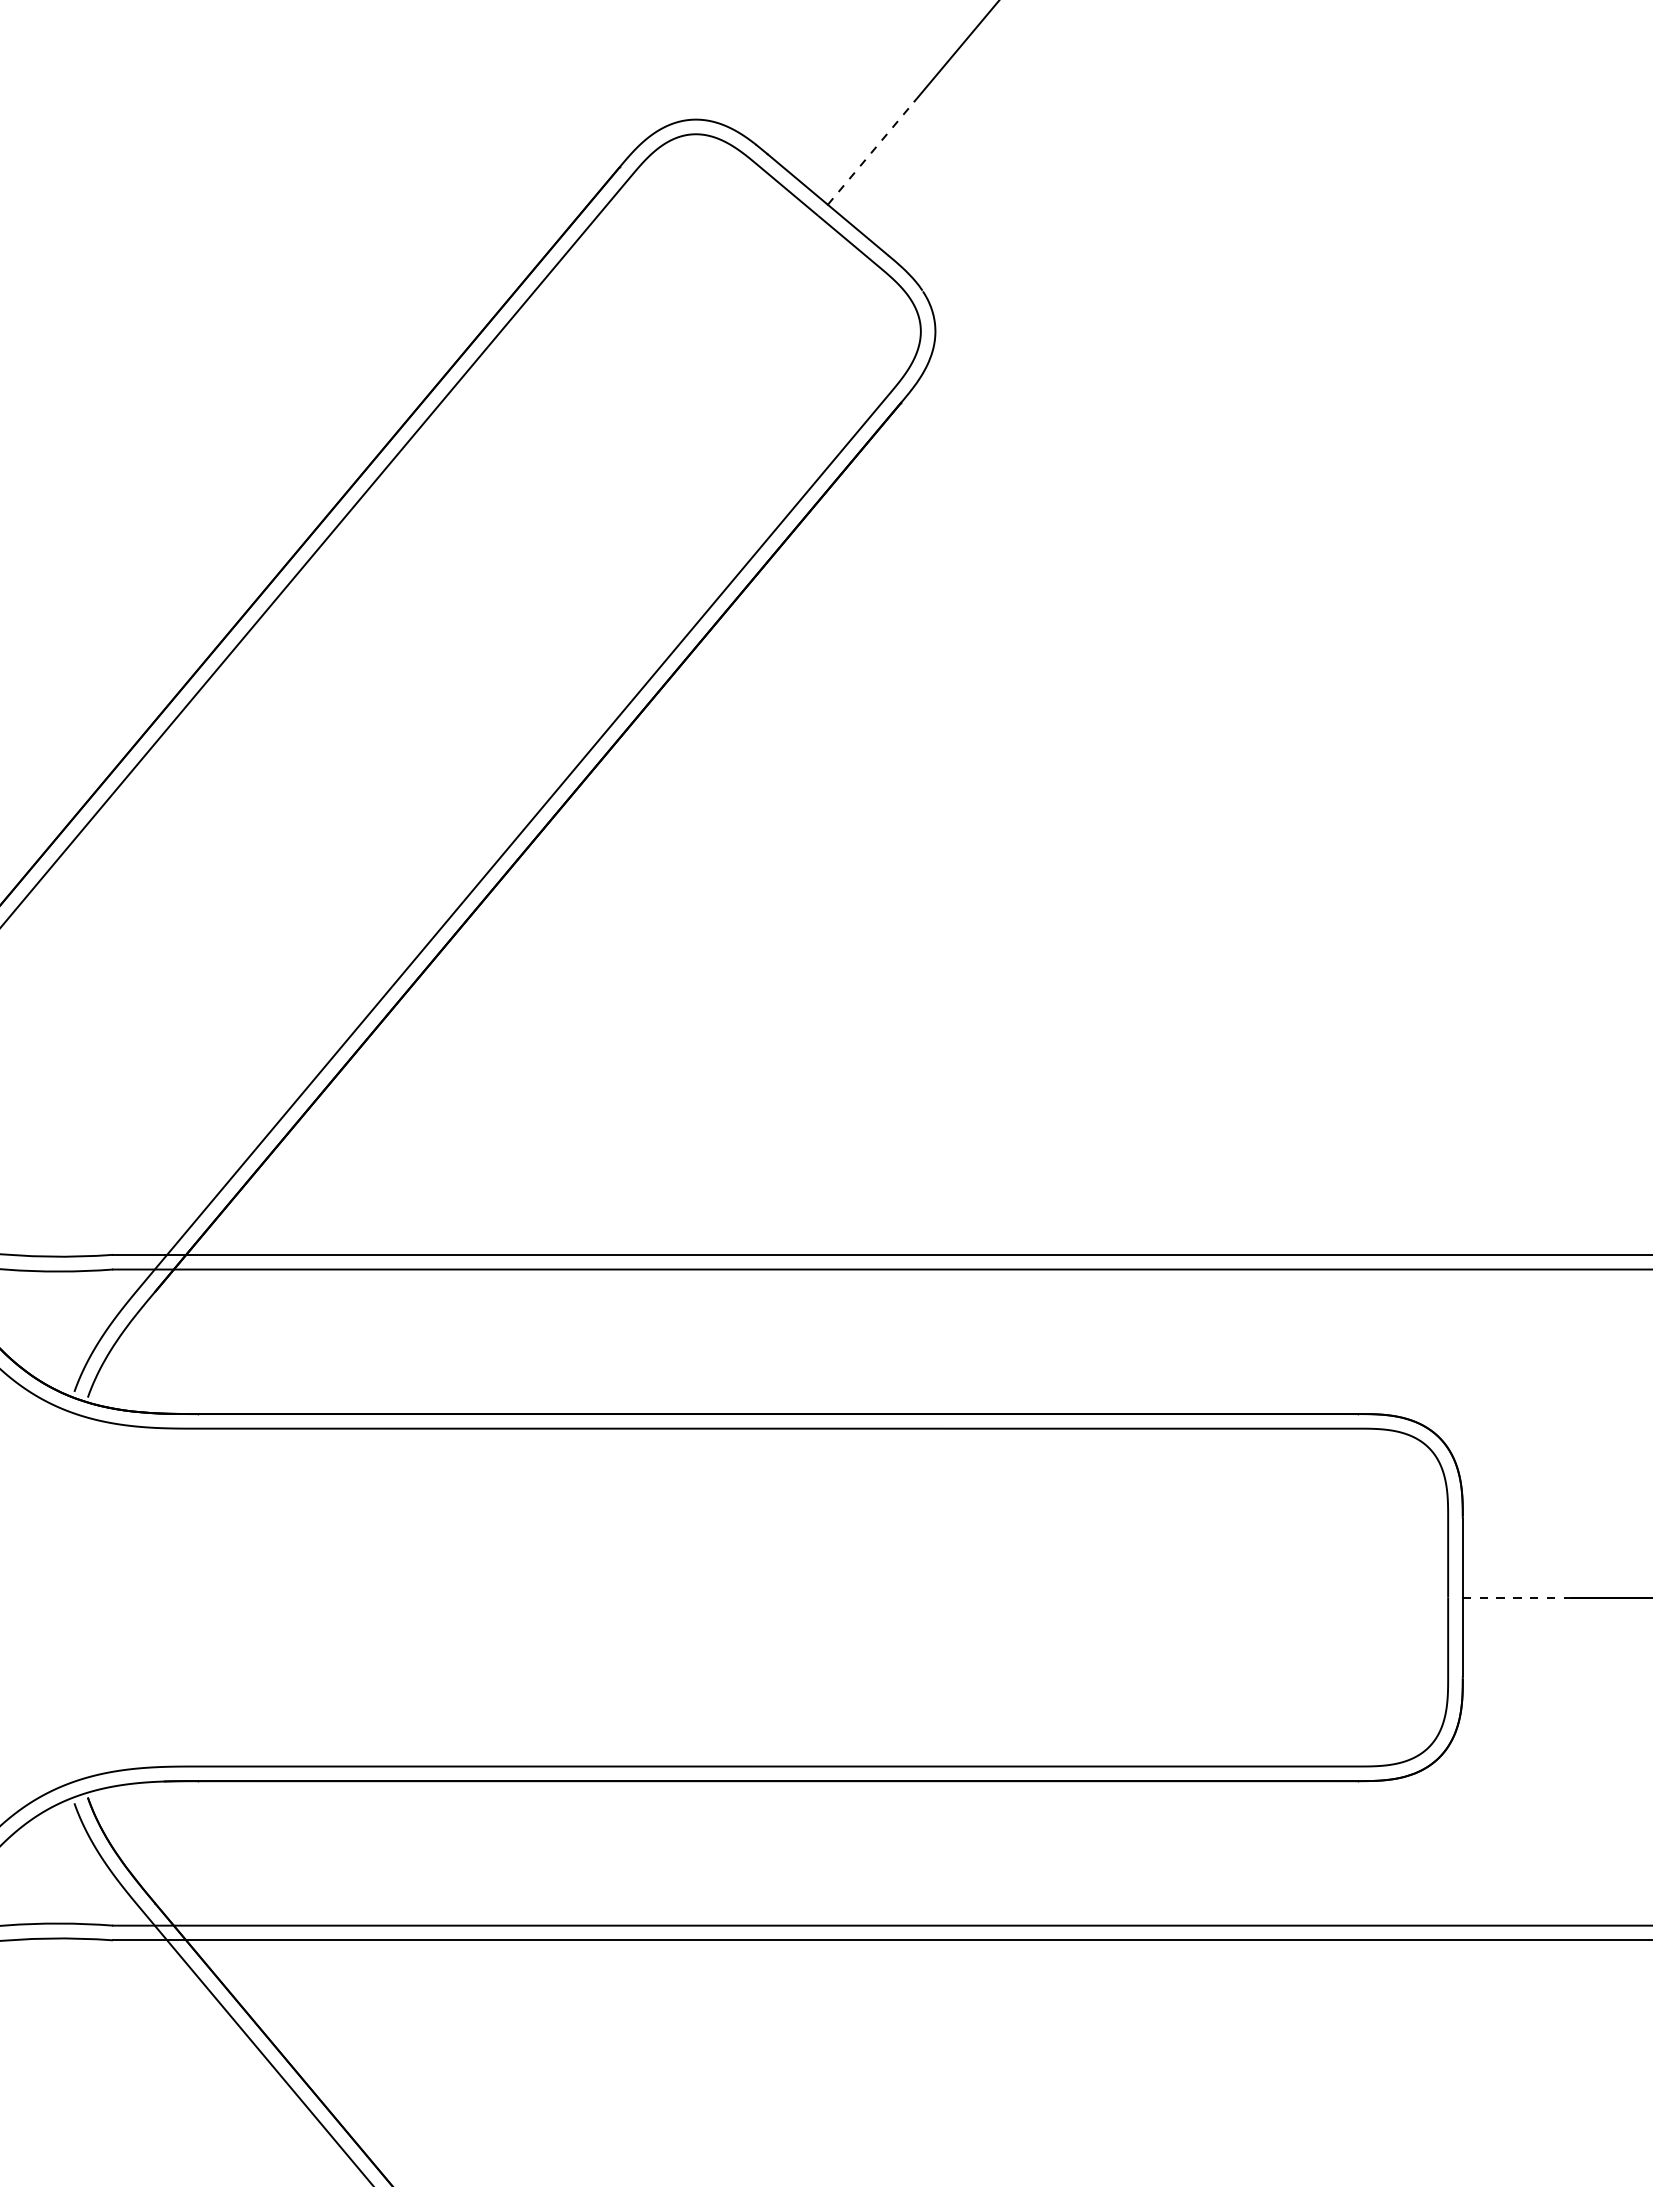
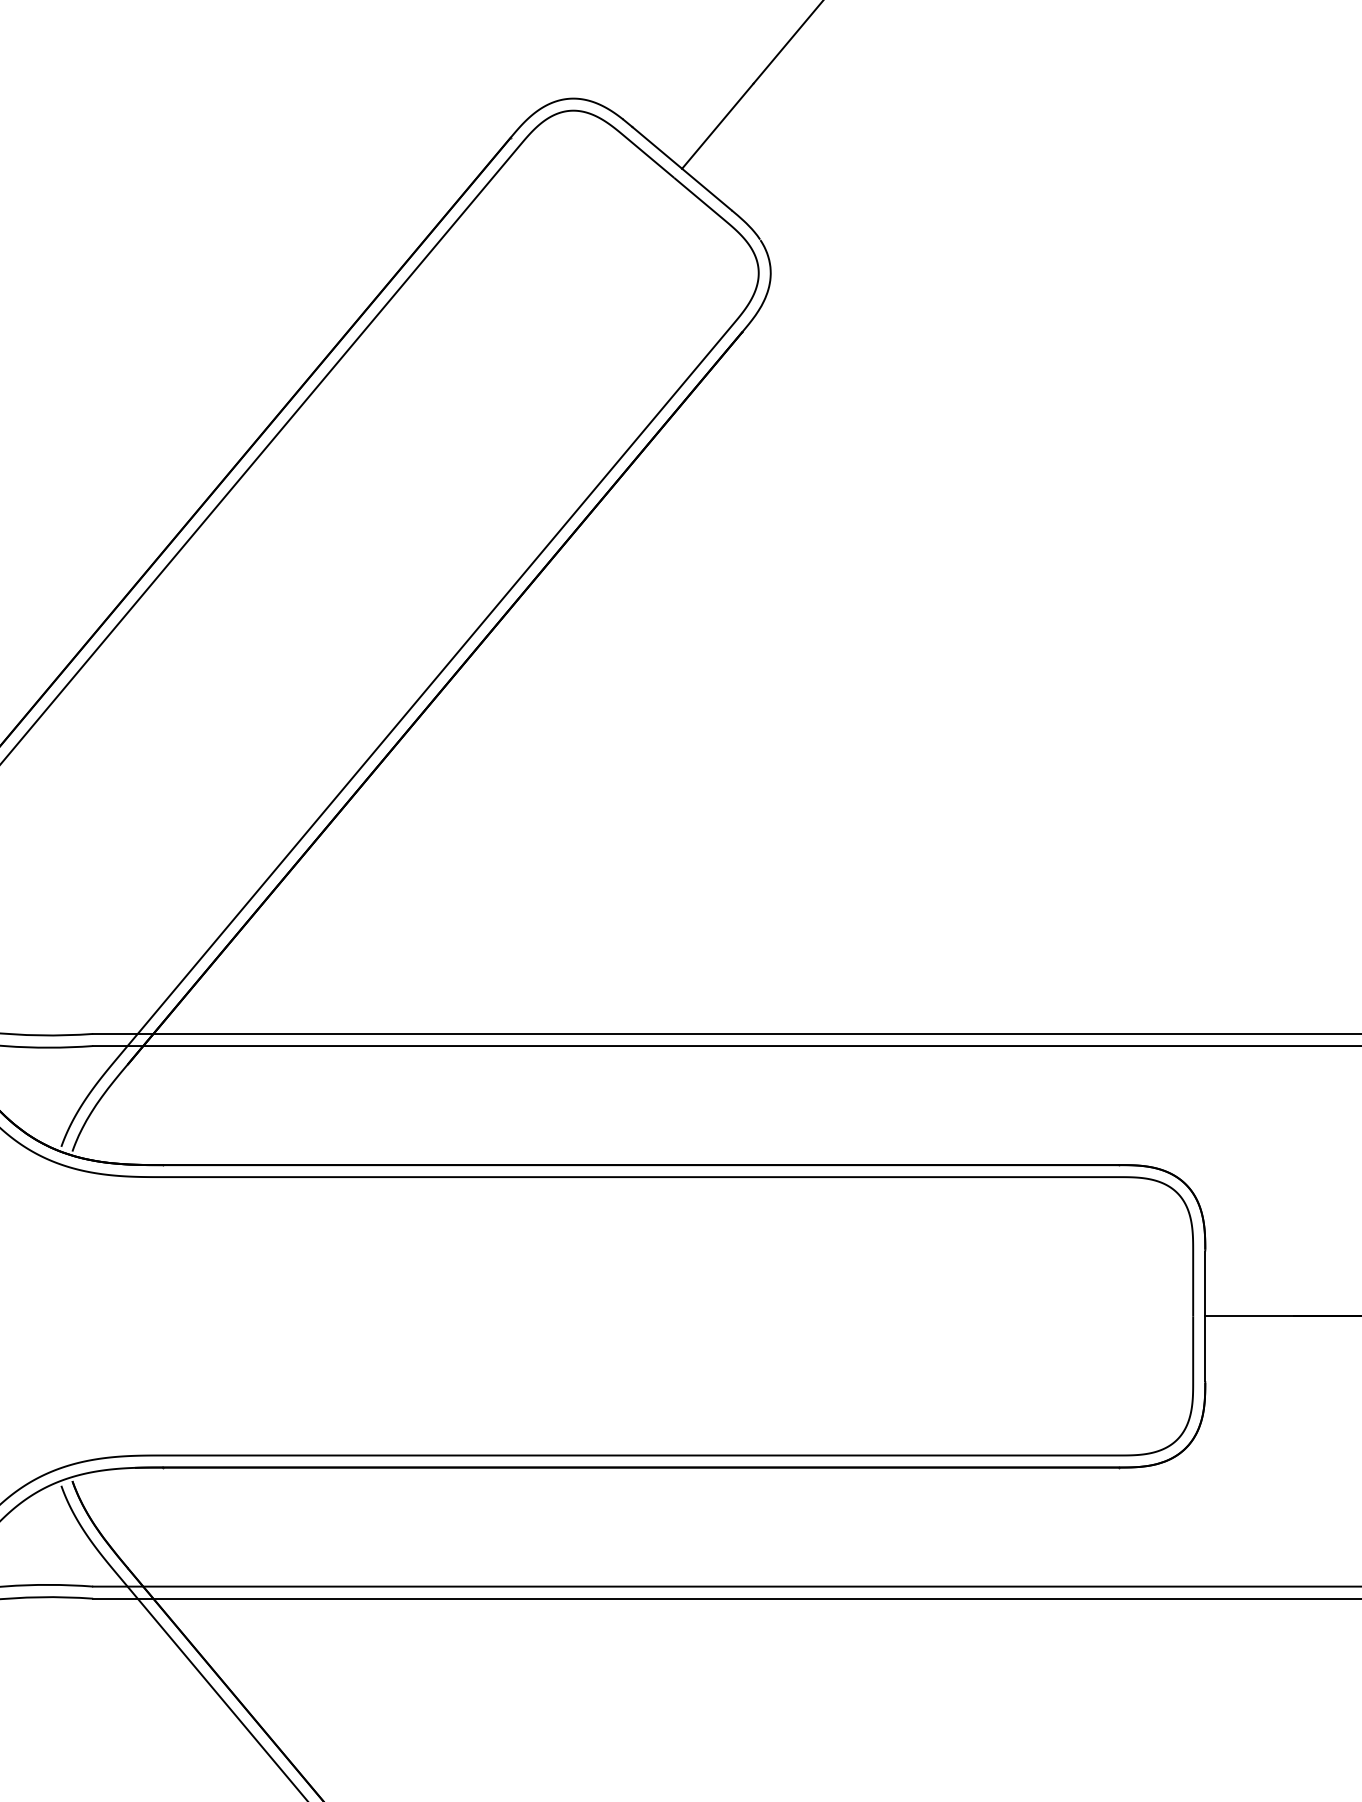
line: (871, 152) -> (718, 125), dashed -> solid
line: (1516, 1597) -> (1249, 1316), dashed -> solid

